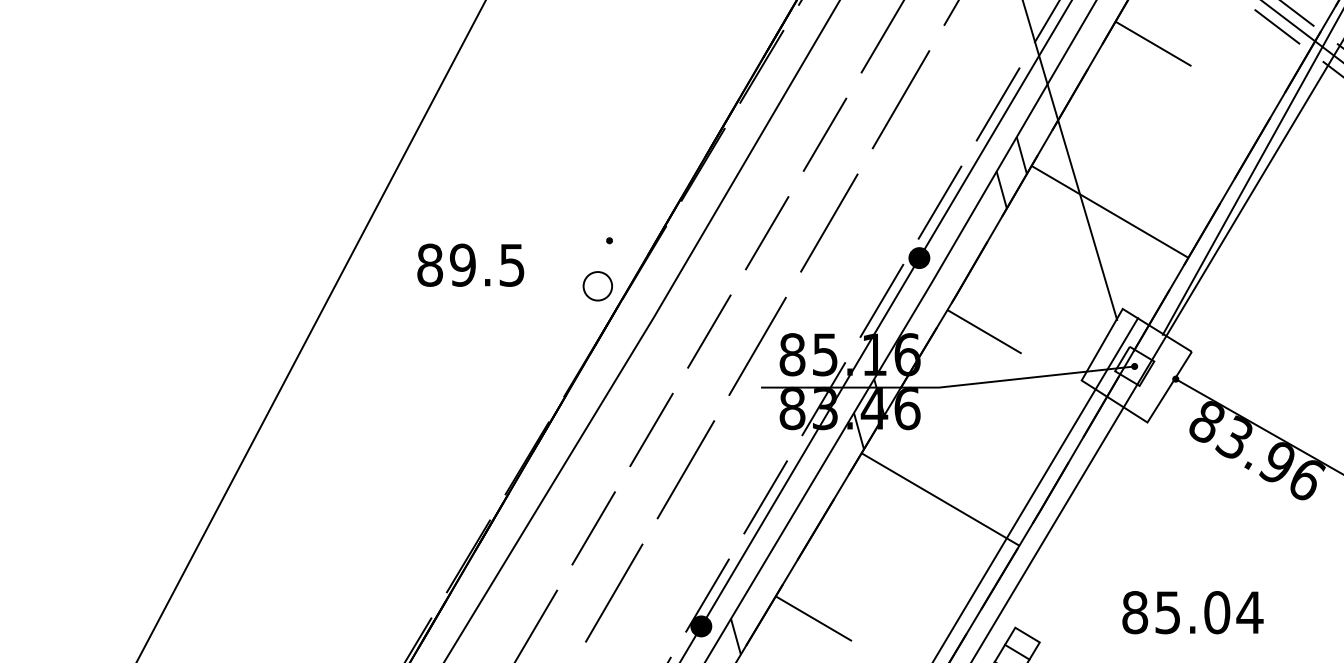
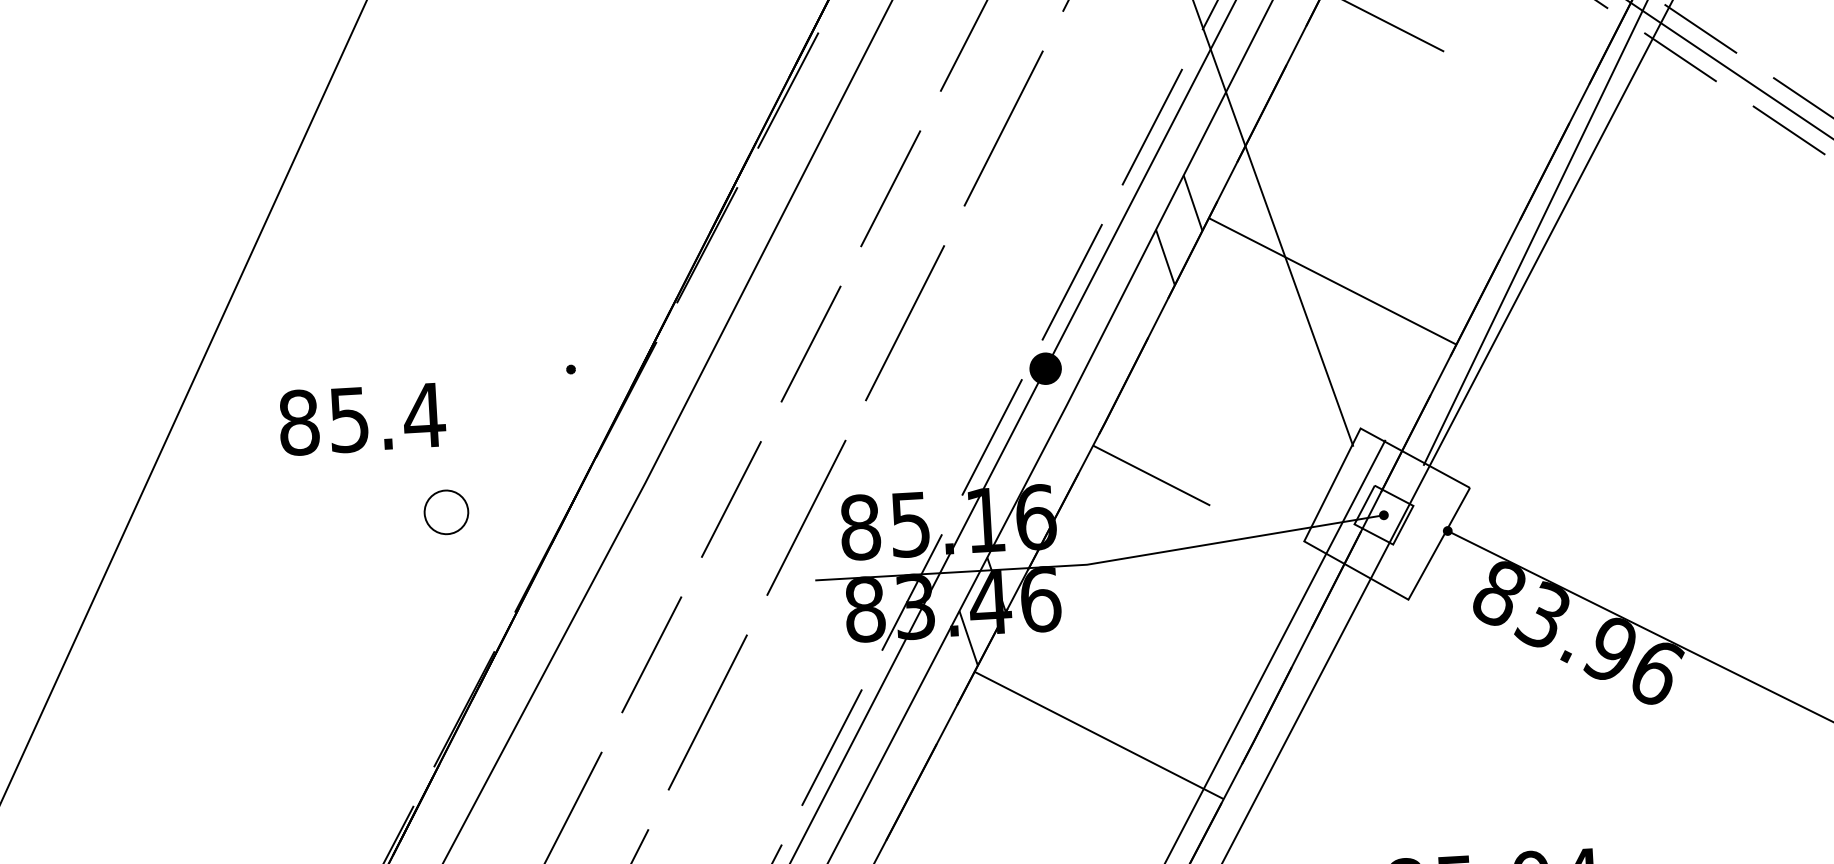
text: (487, 264) -> (386, 416), 89.5^J -> 85.4^J
part: (597, 286) -> (445, 512), moved

